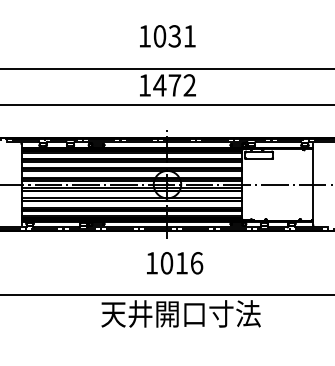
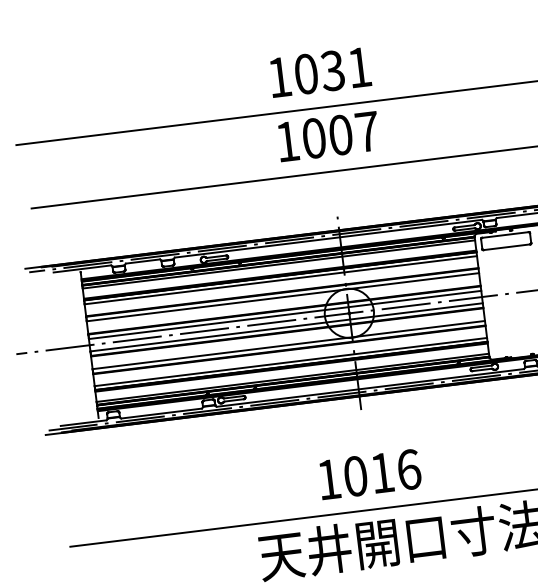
text: (167, 36) -> (319, 72), moved
text: (174, 85) -> (340, 135), 1472 -> 1007
text: (175, 263) -> (371, 474), moved

